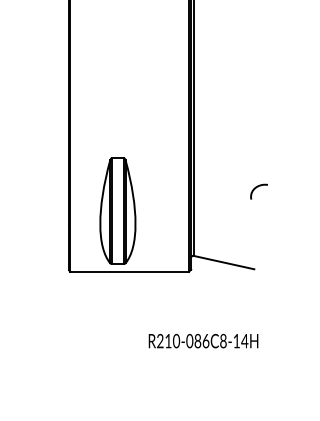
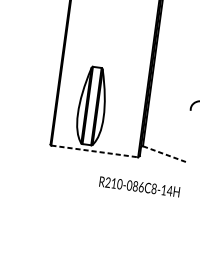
line: (224, 262) -> (164, 154), solid -> dashed
line: (130, 271) -> (95, 151), solid -> dashed
text: (203, 341) -> (139, 187), moved

